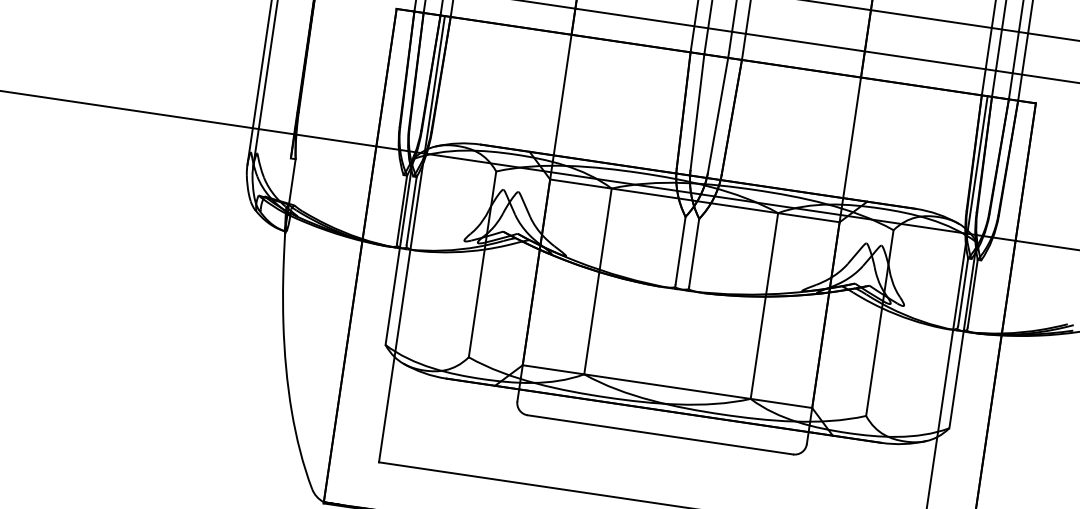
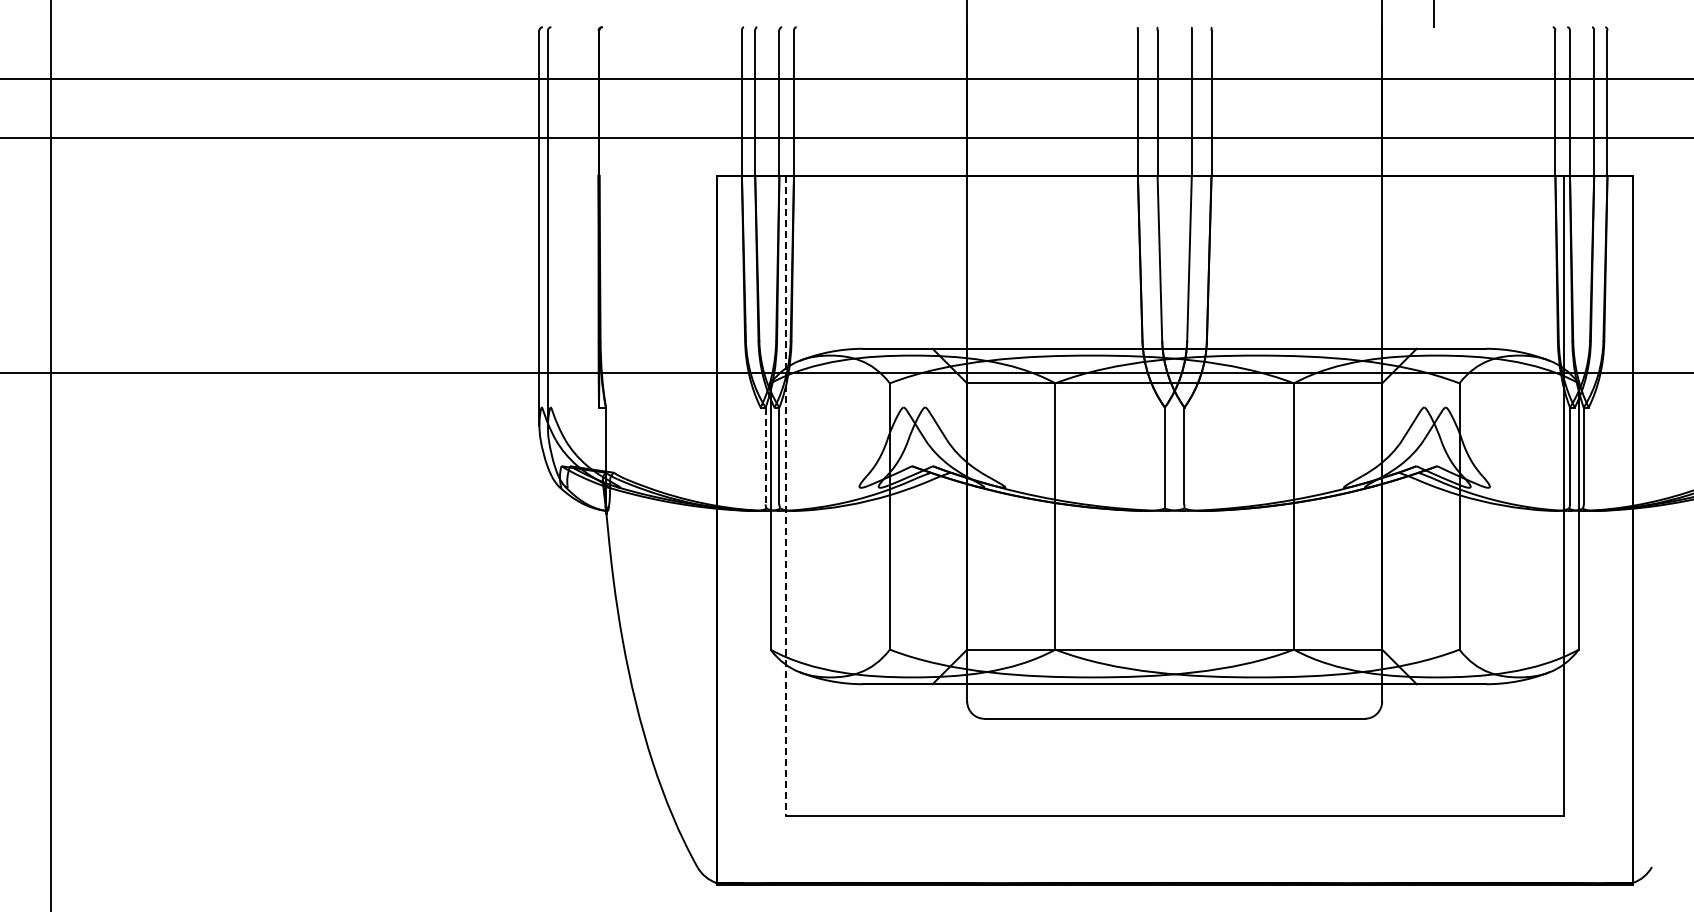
line: (401, 209) -> (765, 456), solid -> dashed
line: (411, 239) -> (785, 495), solid -> dashed

